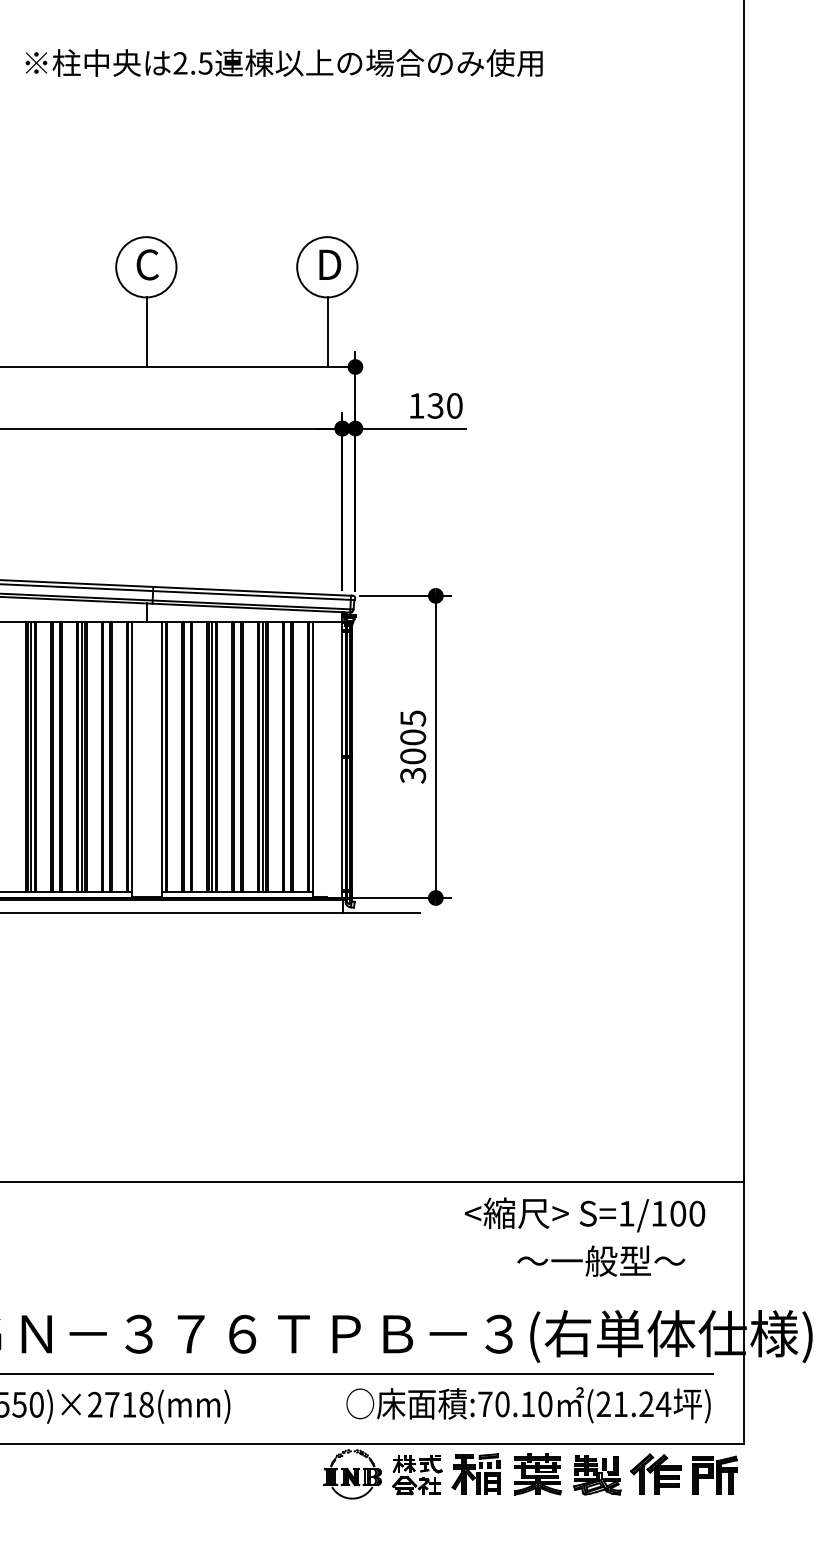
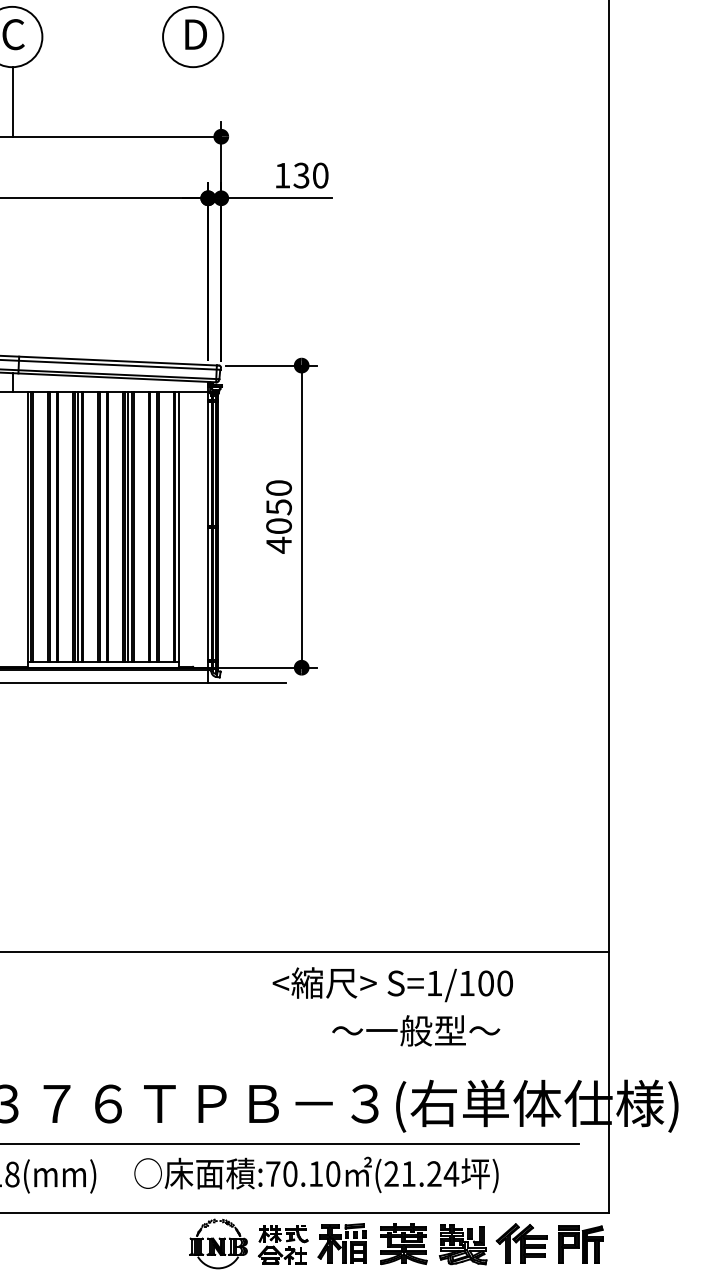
line: (327, 332) -> (193, 102), removed
text: (413, 747) -> (279, 517), 3005 -> 4050
text: (584, 1214) -> (392, 984), moved
text: (601, 1260) -> (416, 1030), moved
text: (528, 1405) -> (316, 1175), moved

